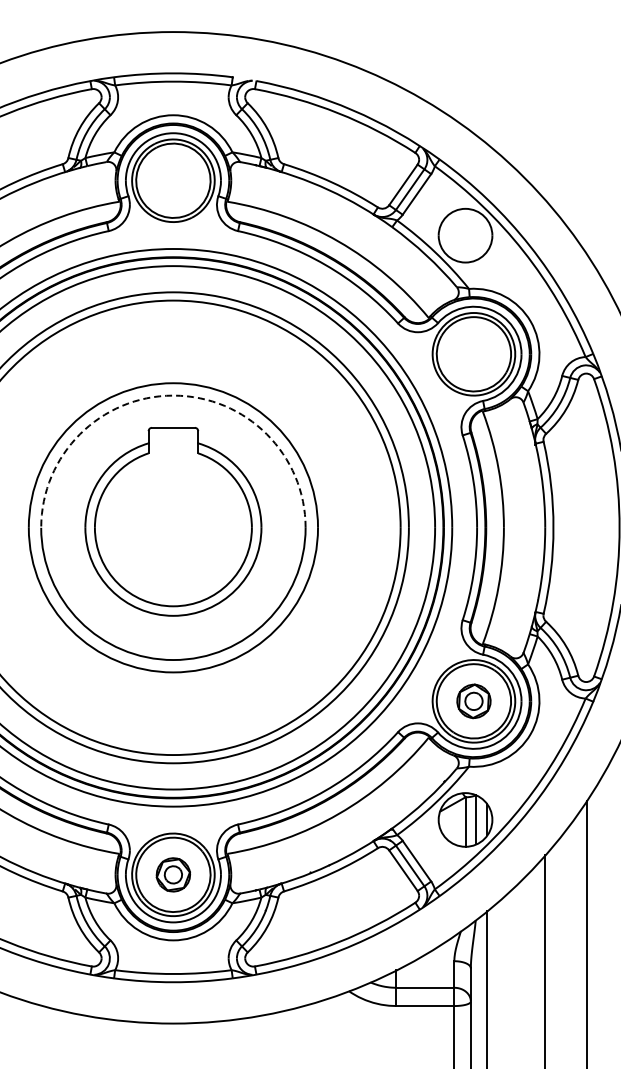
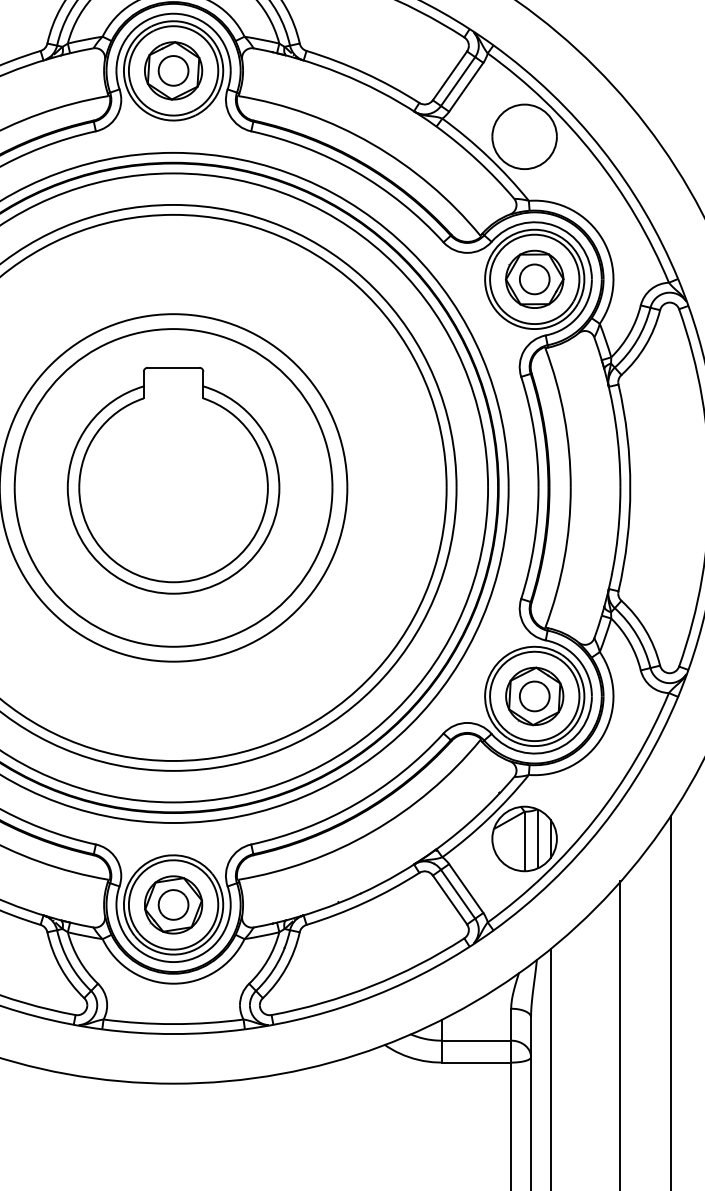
part: (173, 180) -> (173, 70), added
part: (473, 353) -> (534, 278), added
arc: (173, 395) -> (173, 328), dashed -> solid
part: (473, 701) -> (534, 696), size x1.43
part: (173, 874) -> (173, 904), size x1.43

